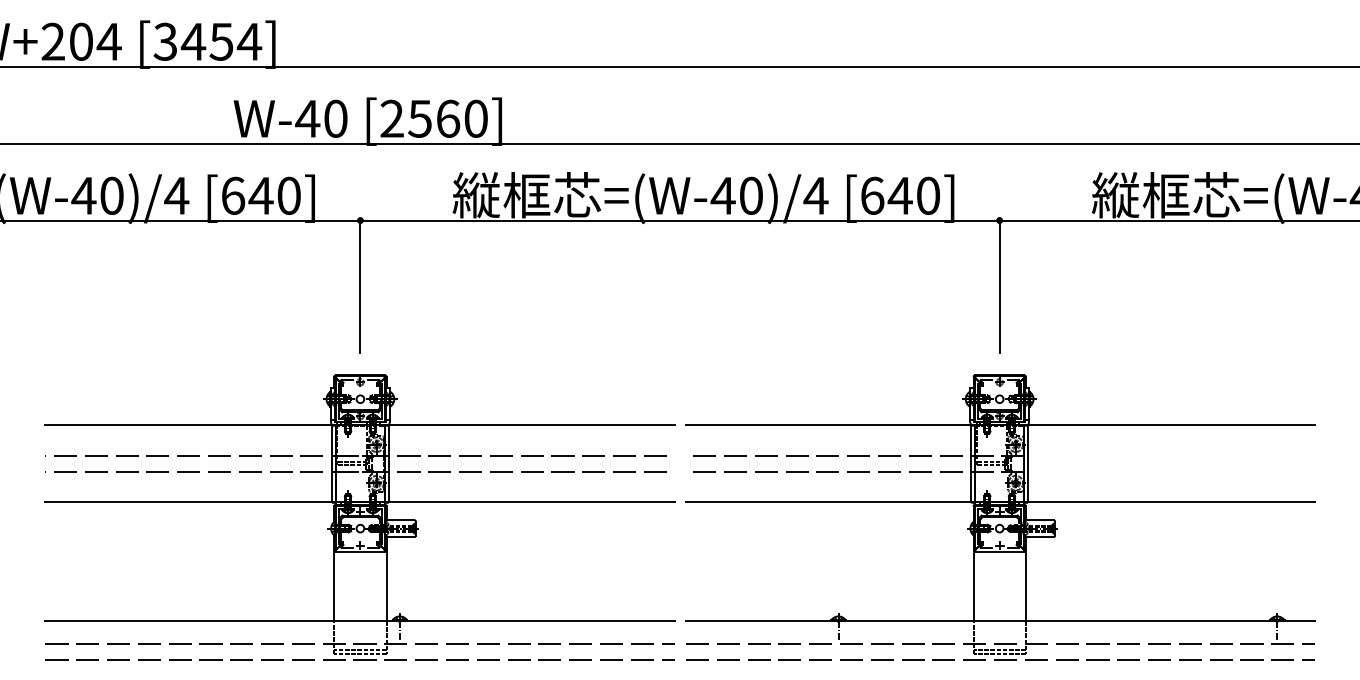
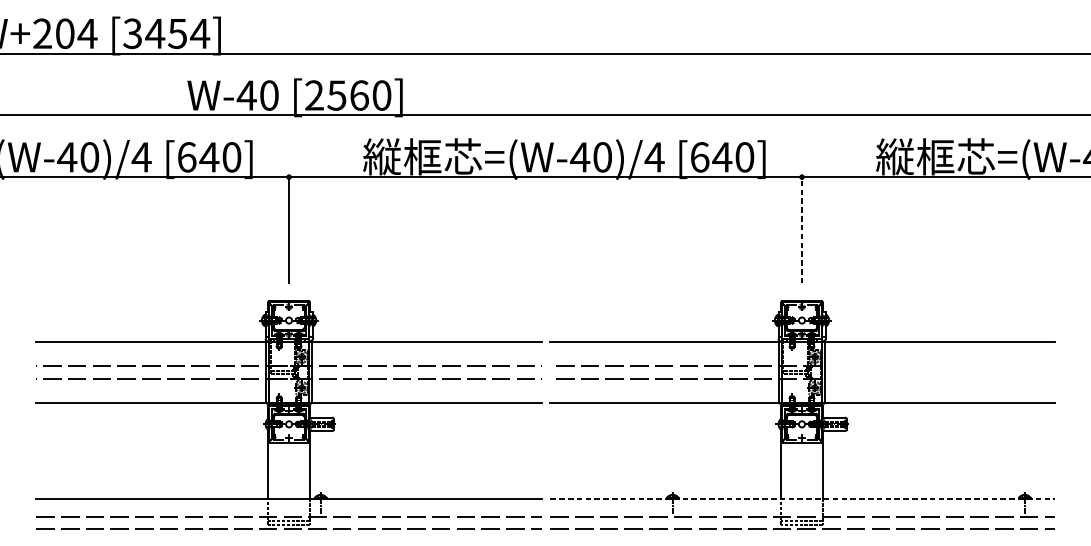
line: (999, 285) -> (801, 229), solid -> dashed
line: (1000, 621) -> (802, 498), solid -> dashed

